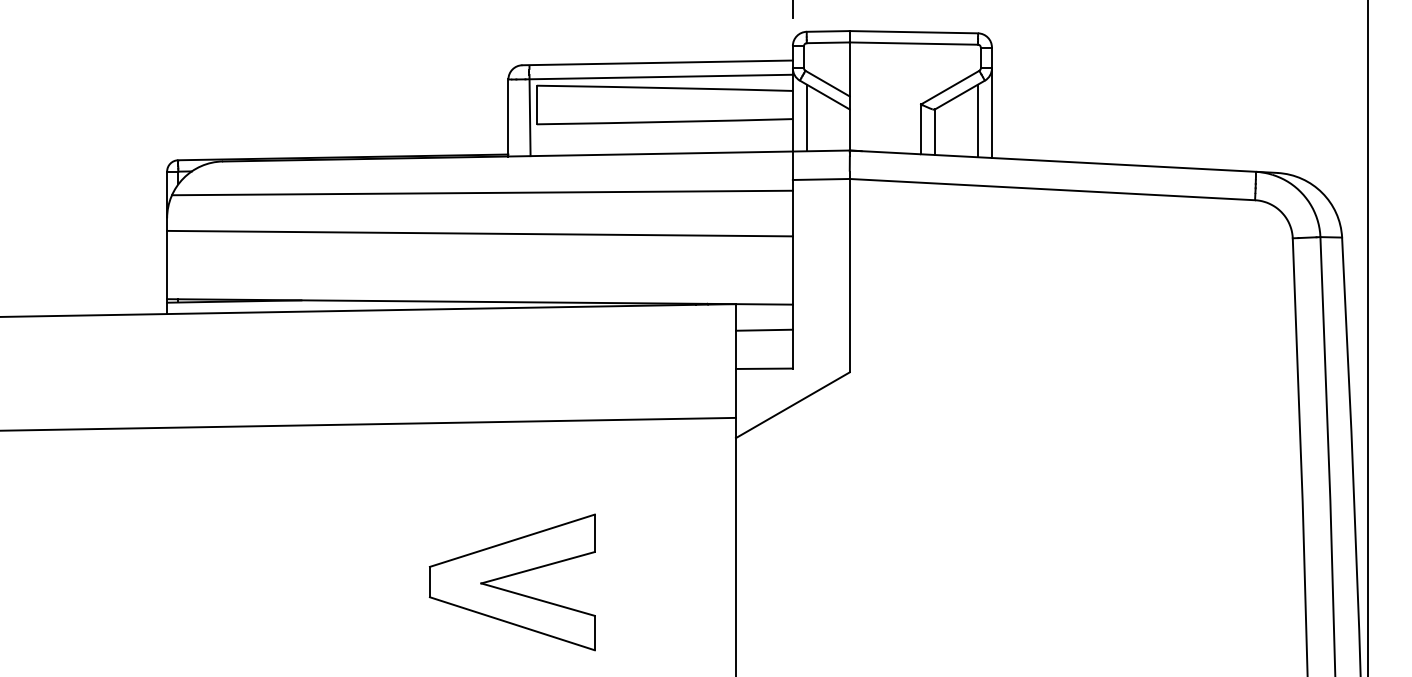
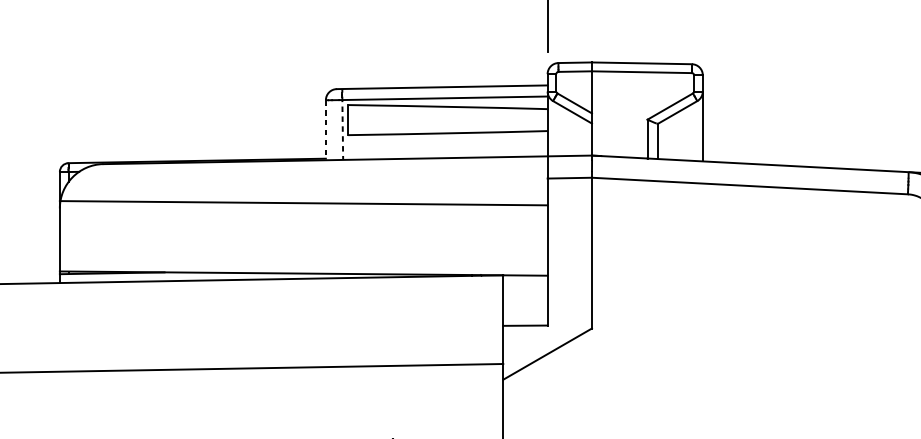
line: (530, 115) -> (343, 128), solid -> dashed
line: (806, 117) -> (558, 129), removed
line: (508, 118) -> (325, 130), solid -> dashed
line: (977, 120) -> (691, 132), removed
line: (482, 192) -> (305, 188), removed
line: (479, 233) -> (303, 203), moved
line: (763, 329) -> (524, 295), removed

